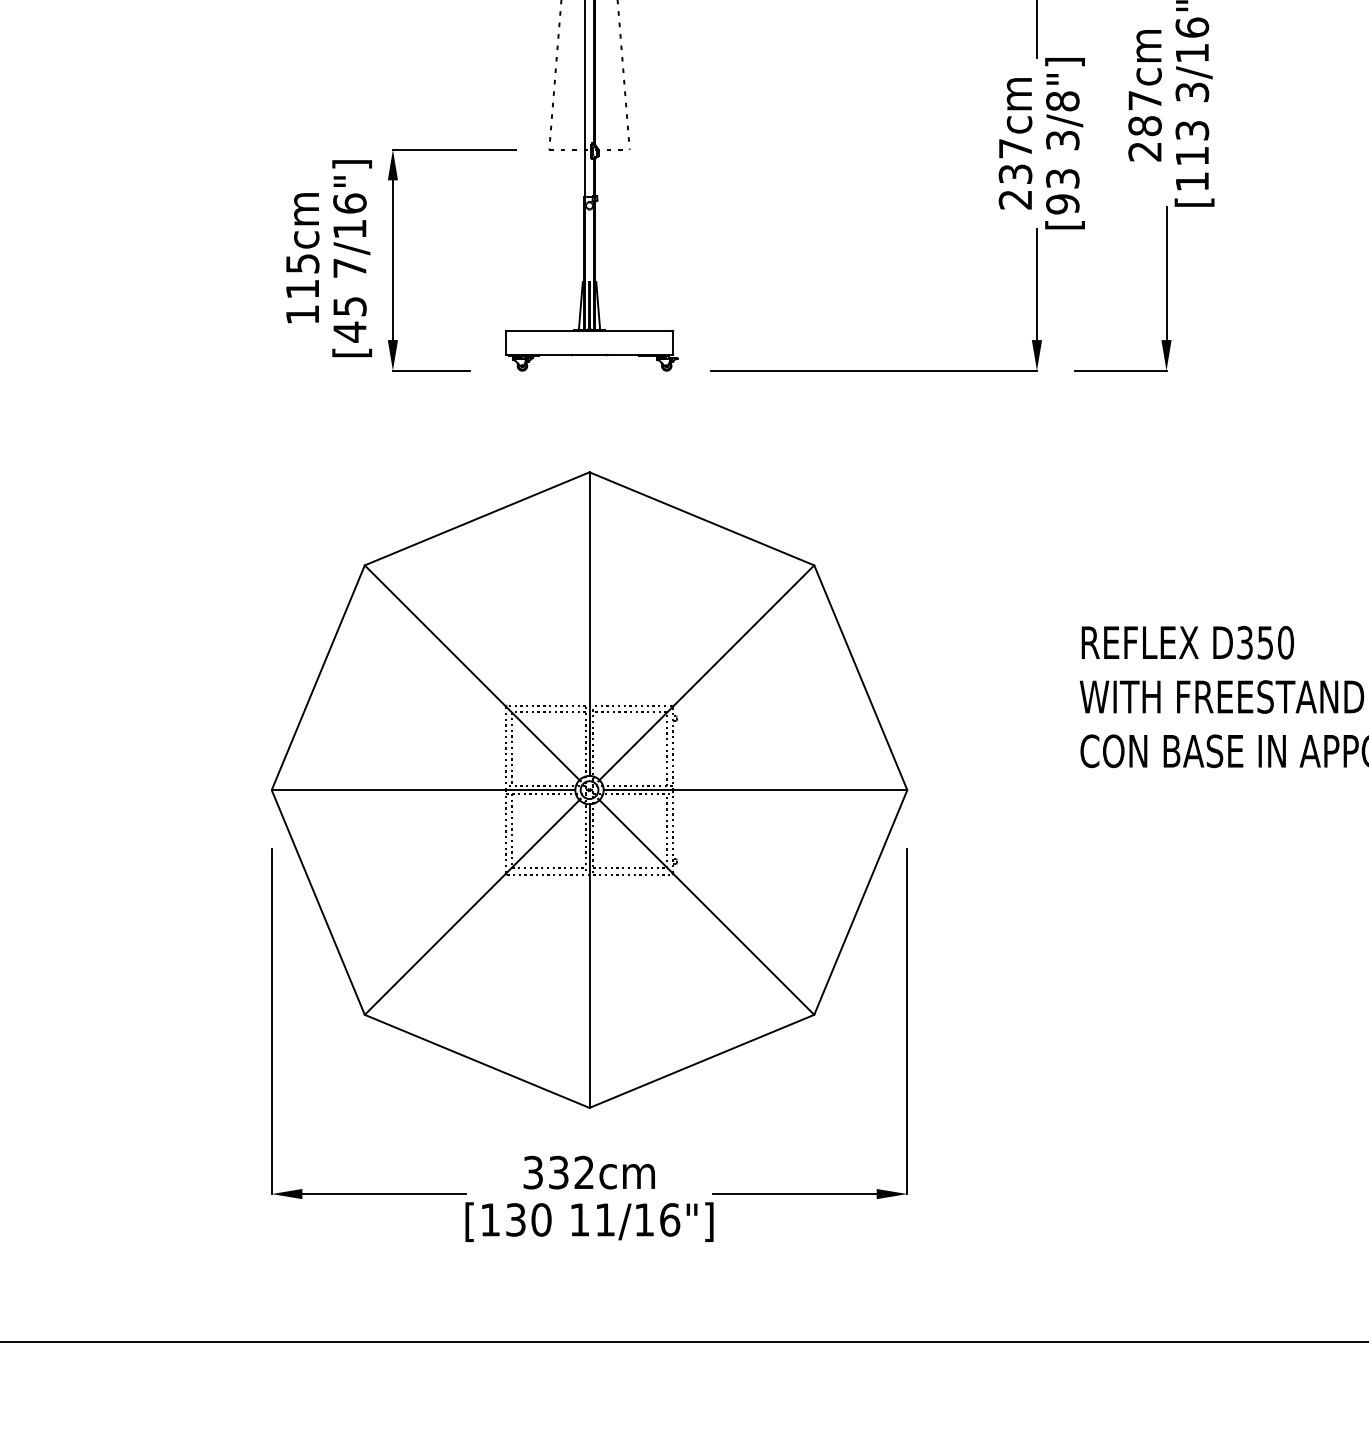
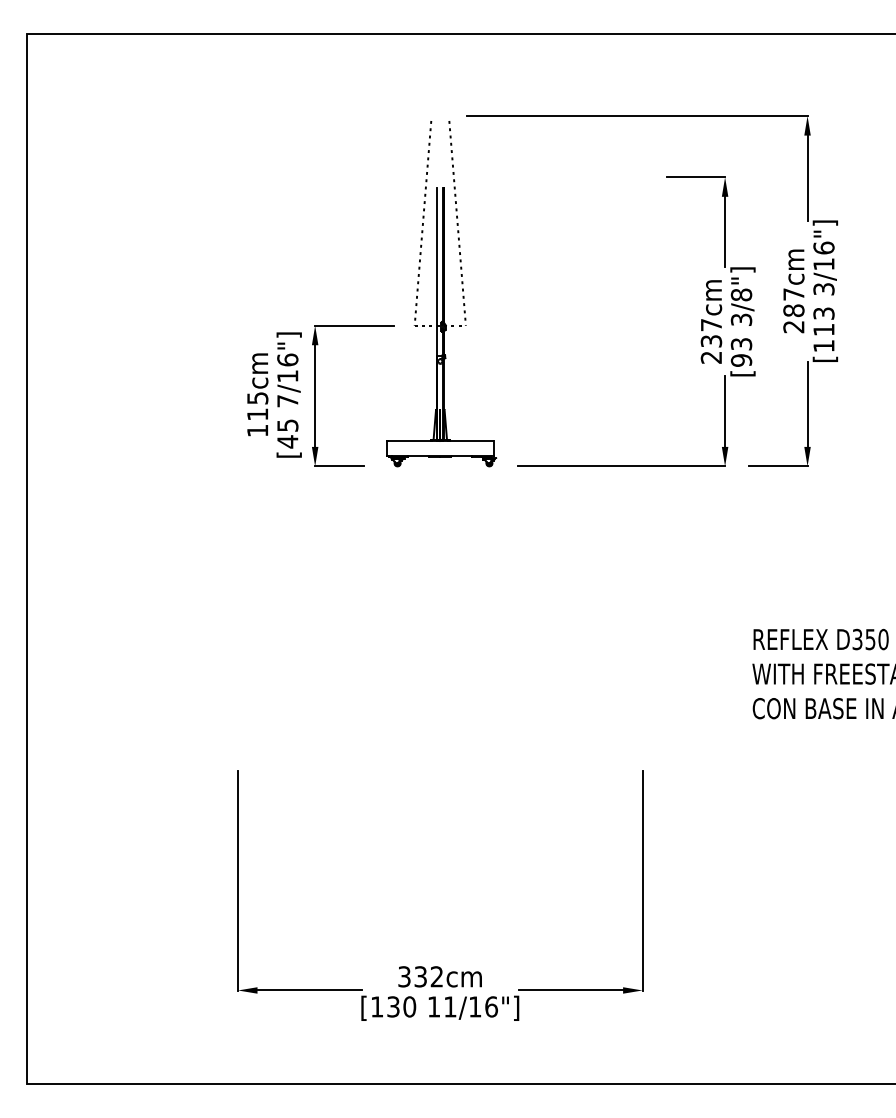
part: (589, 790) -> (440, 733), removed

